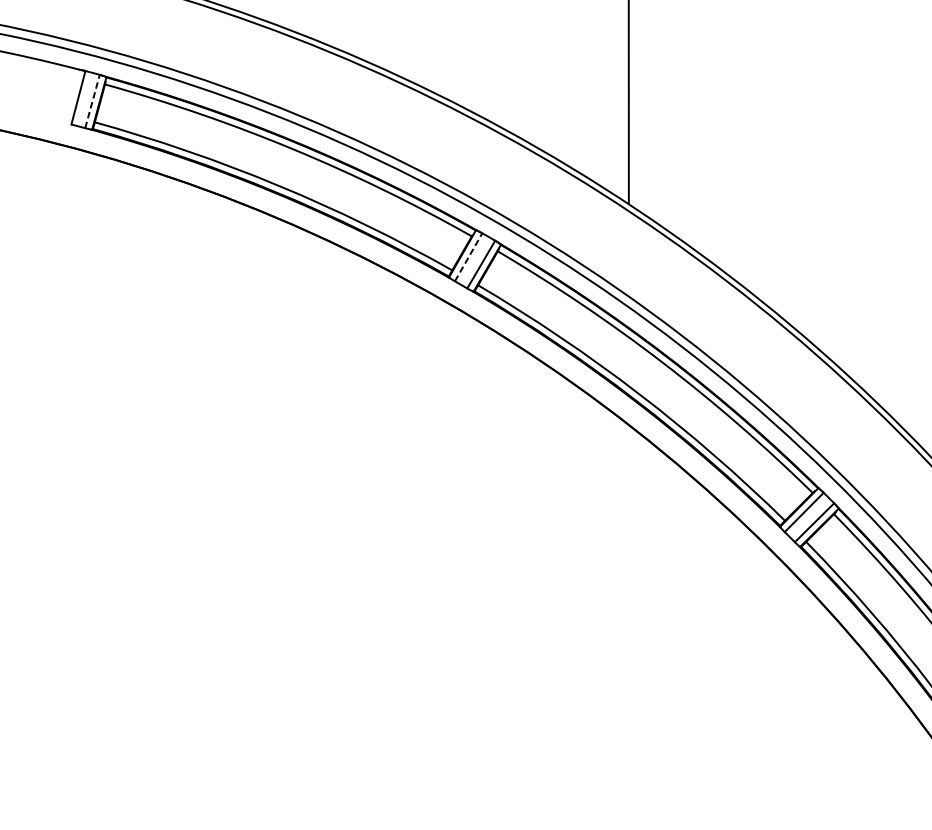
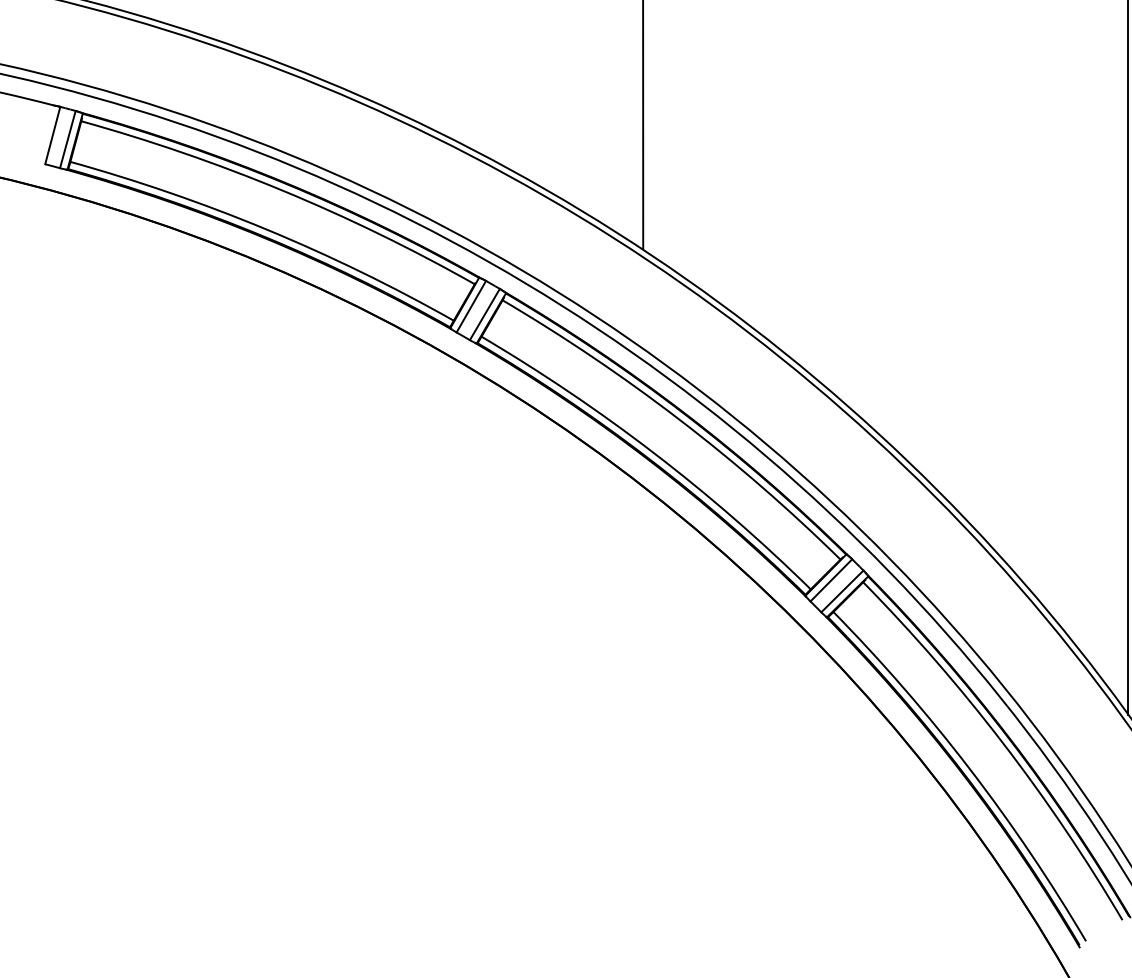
line: (92, 101) -> (67, 139), dashed -> solid
line: (468, 257) -> (471, 306), dashed -> solid

